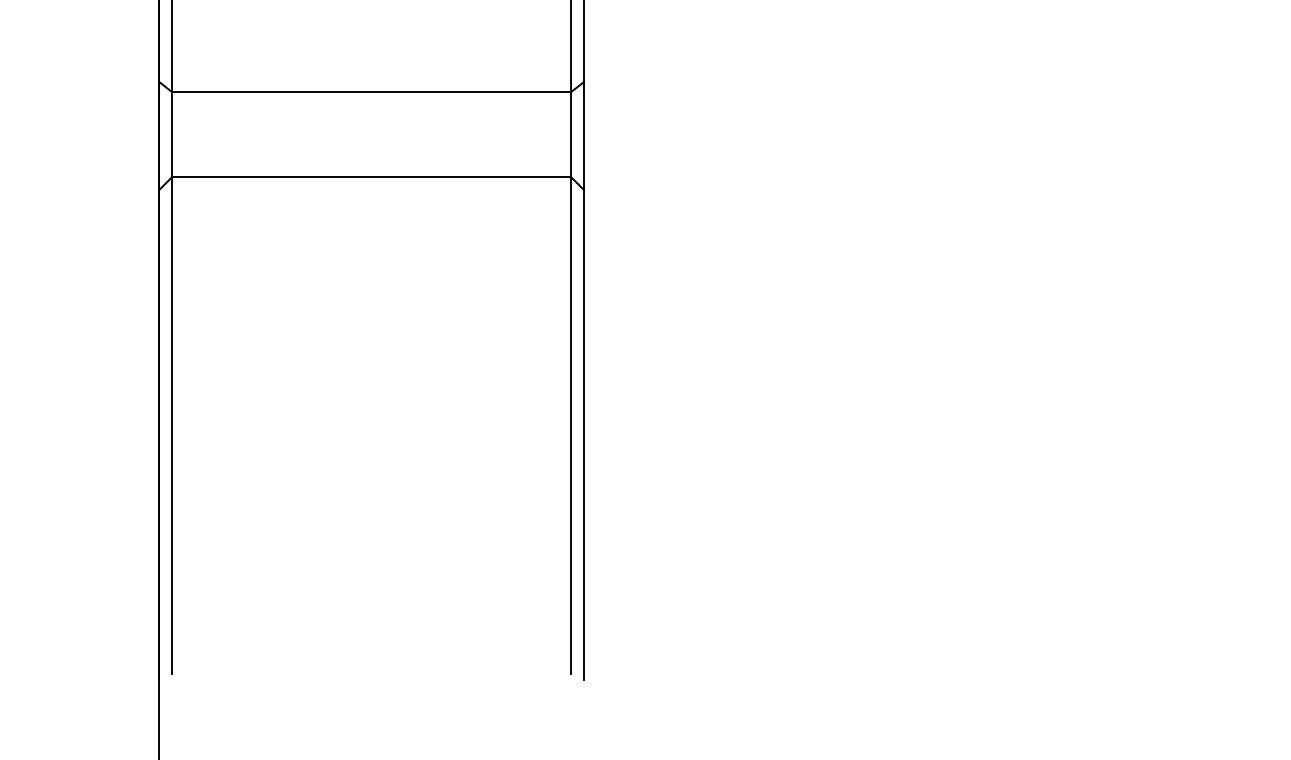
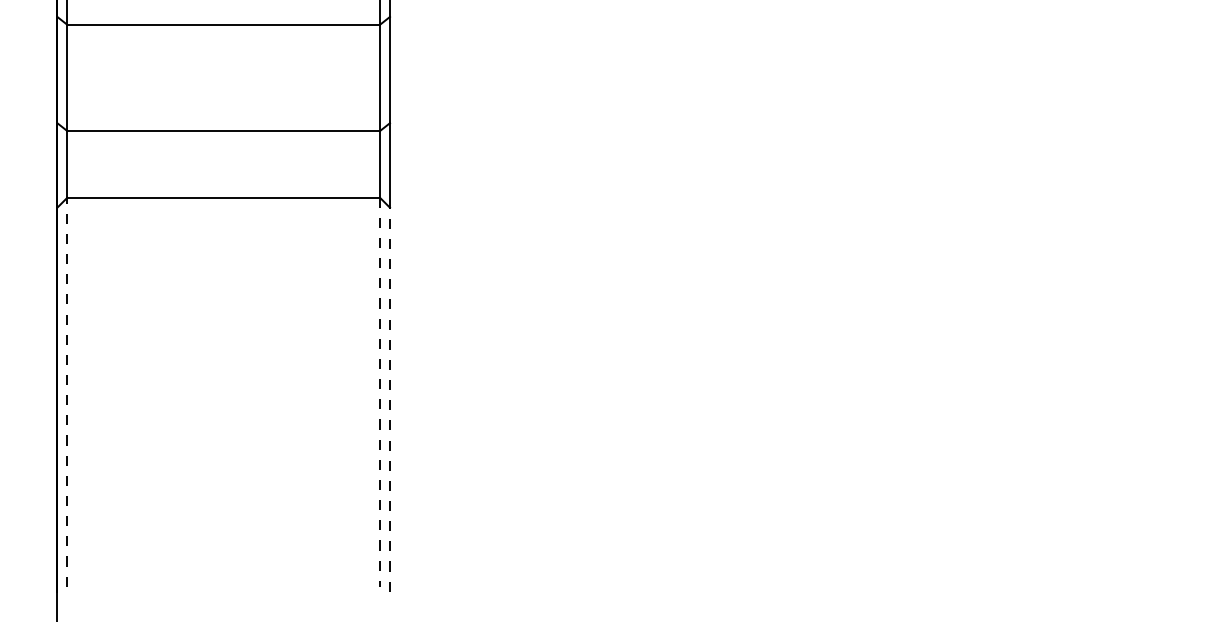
line: (172, 425) -> (67, 392), solid -> dashed
line: (570, 425) -> (379, 392), solid -> dashed
line: (584, 434) -> (390, 399), solid -> dashed

